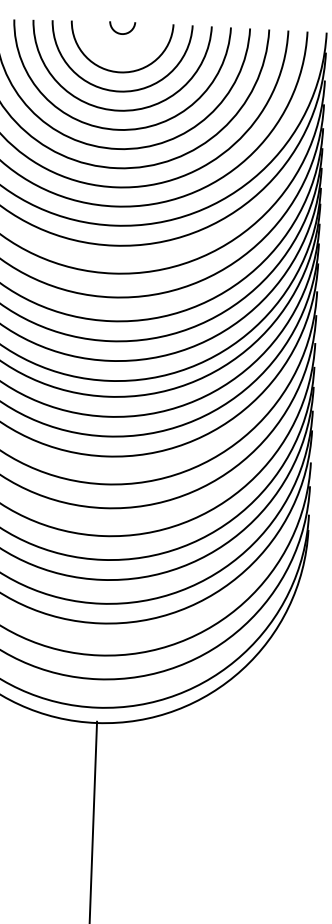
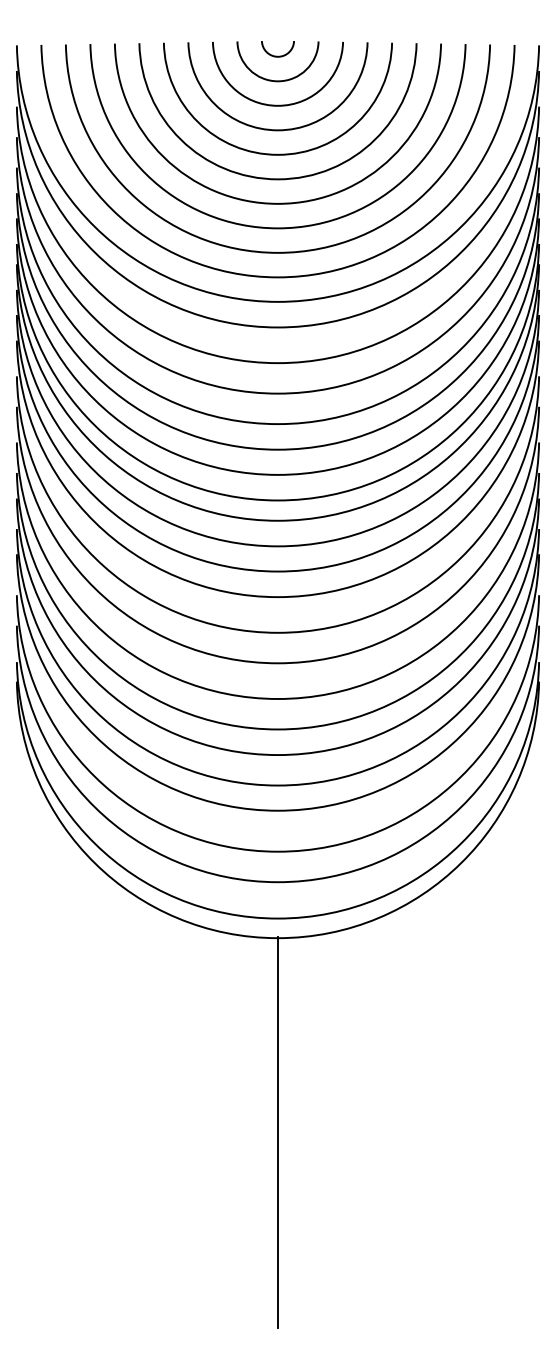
arc: (116, 51) -> (271, 79), added

